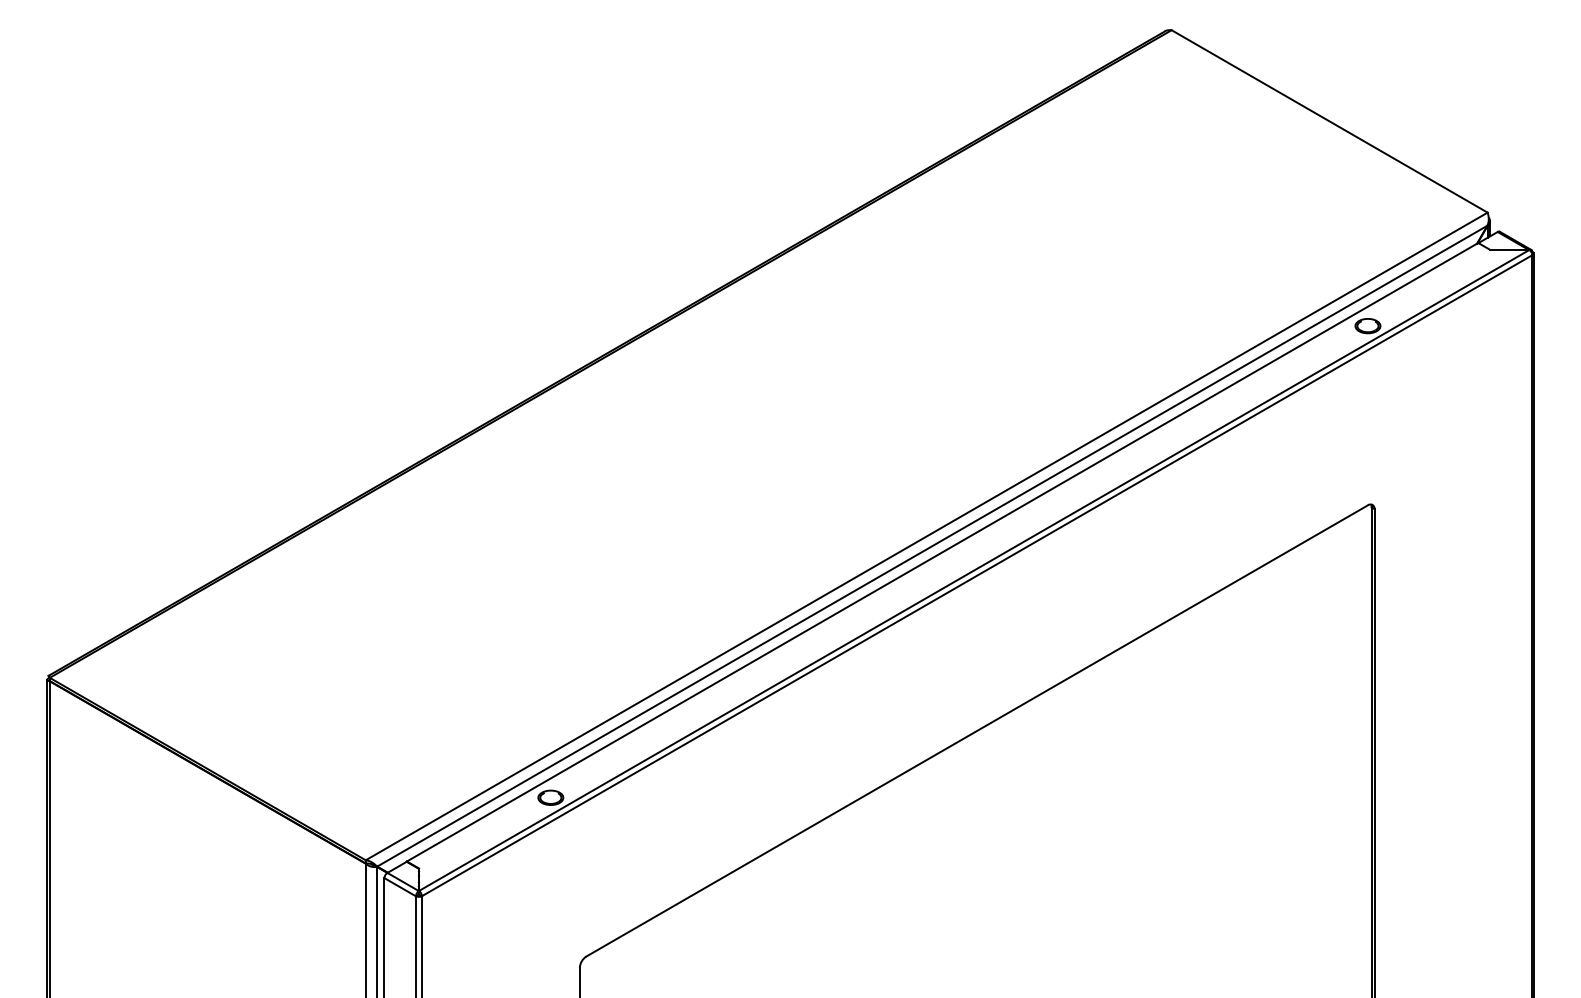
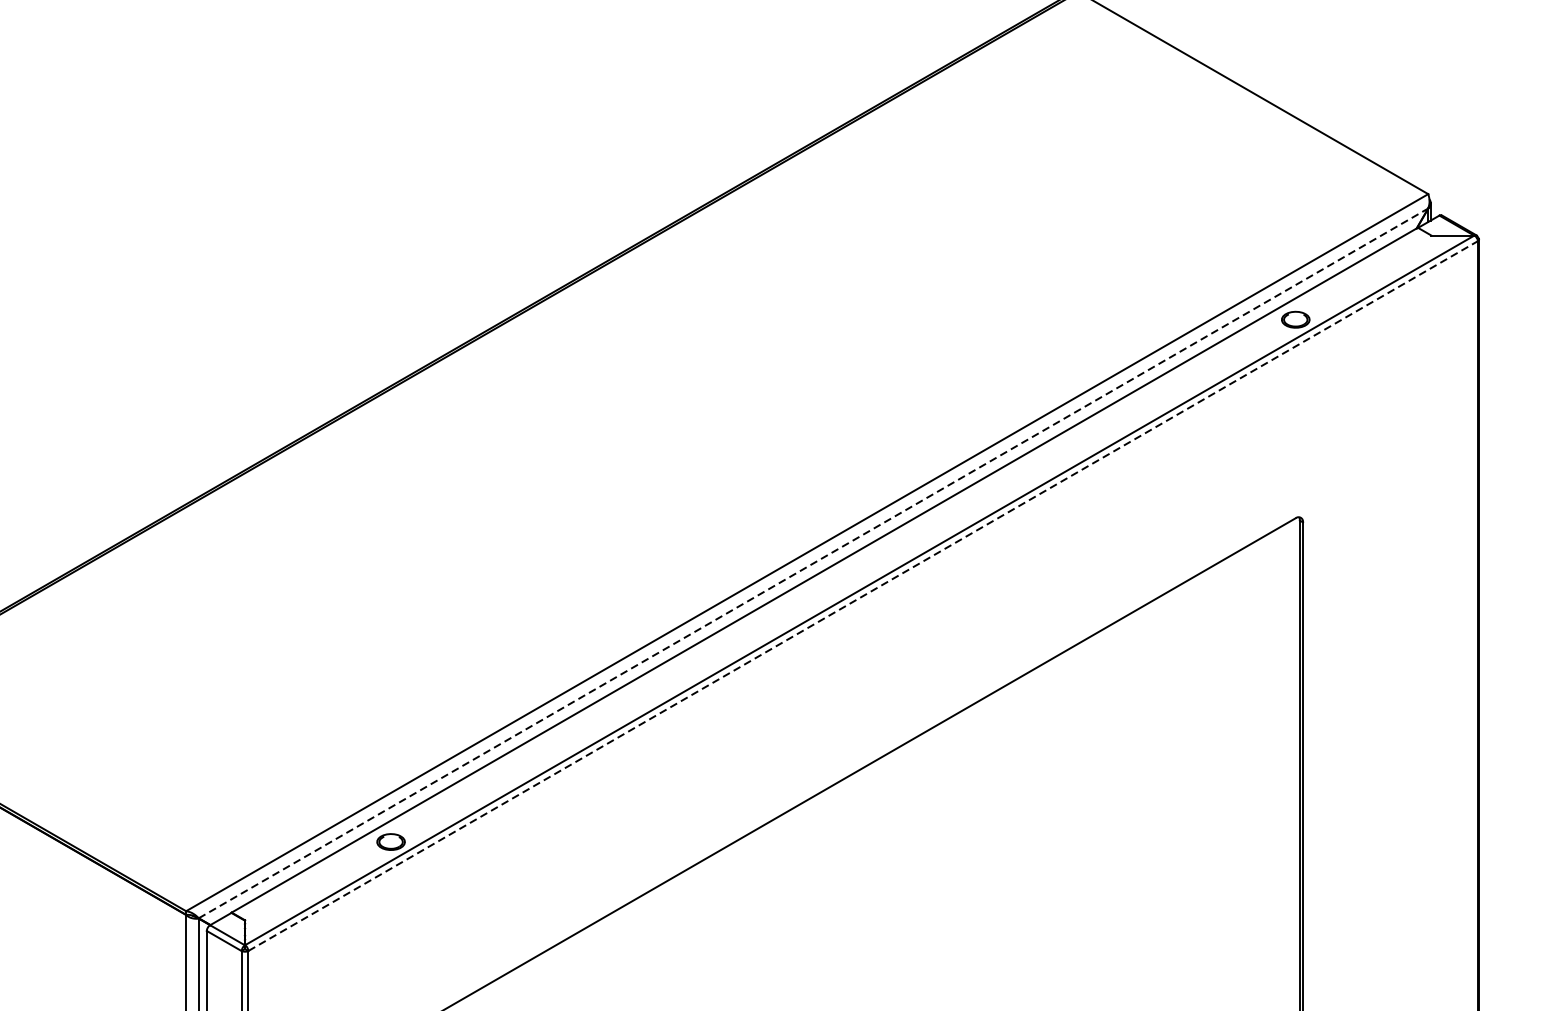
line: (932, 545) -> (813, 562), solid -> dashed
line: (977, 575) -> (863, 595), solid -> dashed

